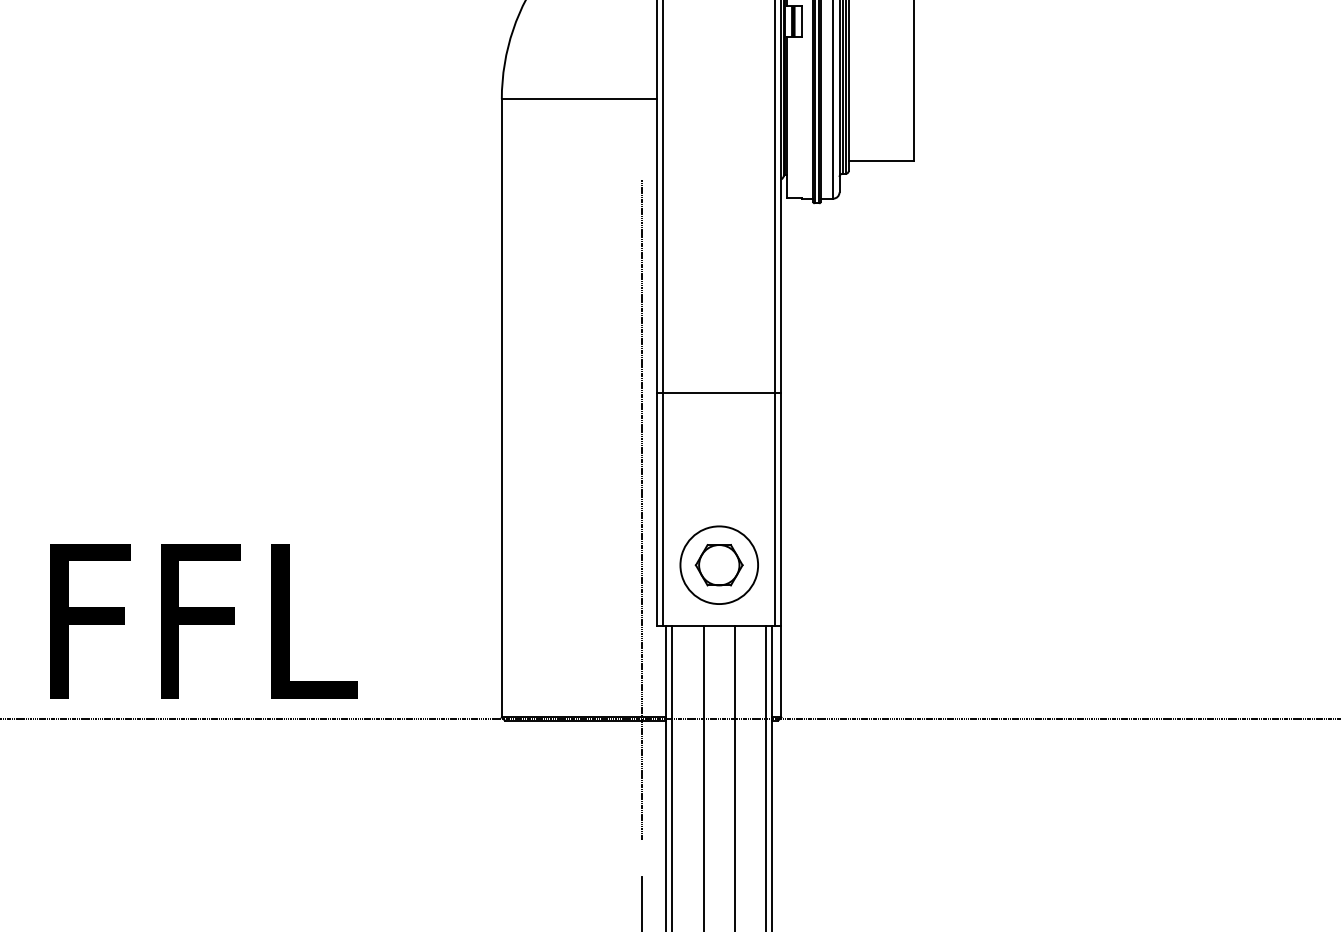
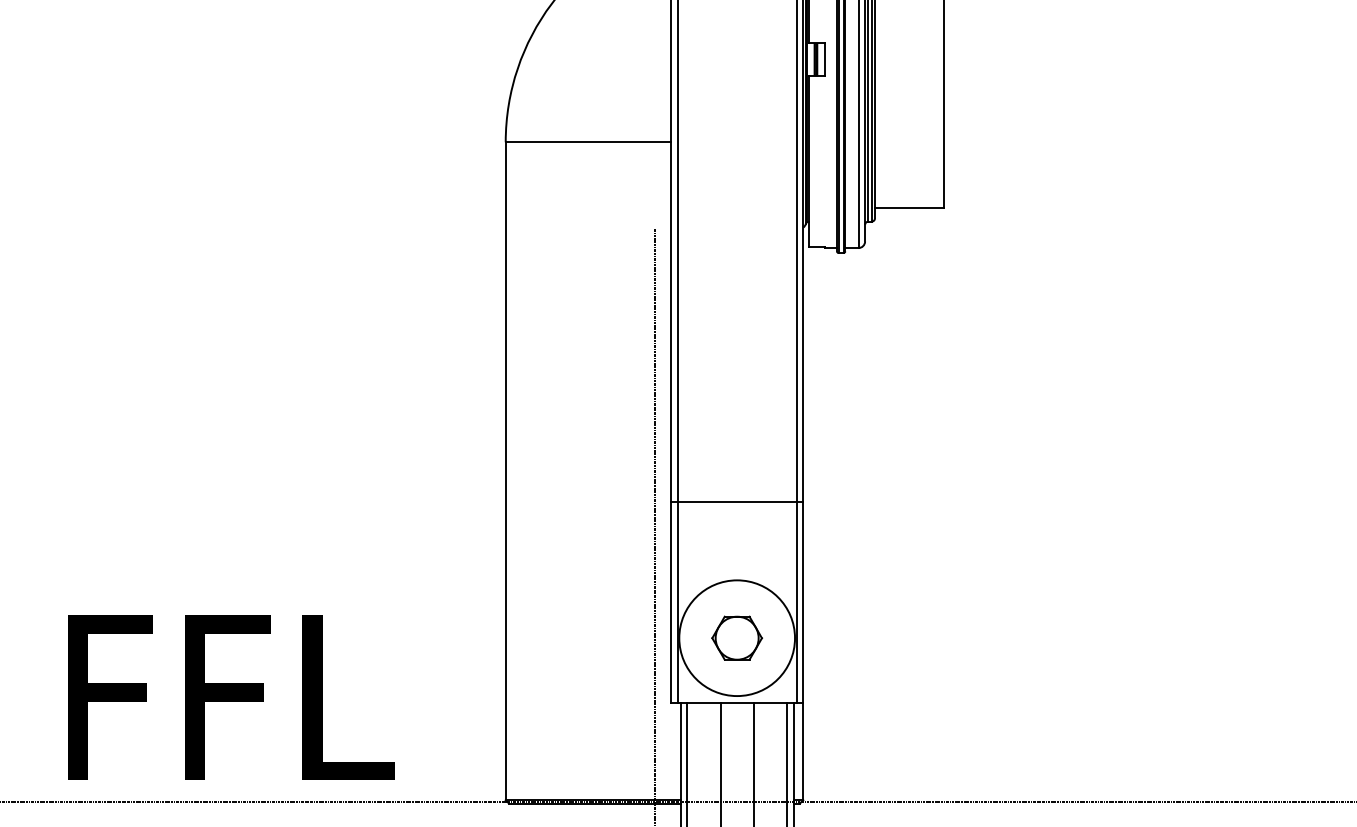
line: (719, 392) -> (737, 501), moved
circle: (719, 565) -> (737, 638), size x1.4
text: (203, 621) -> (230, 698), moved

